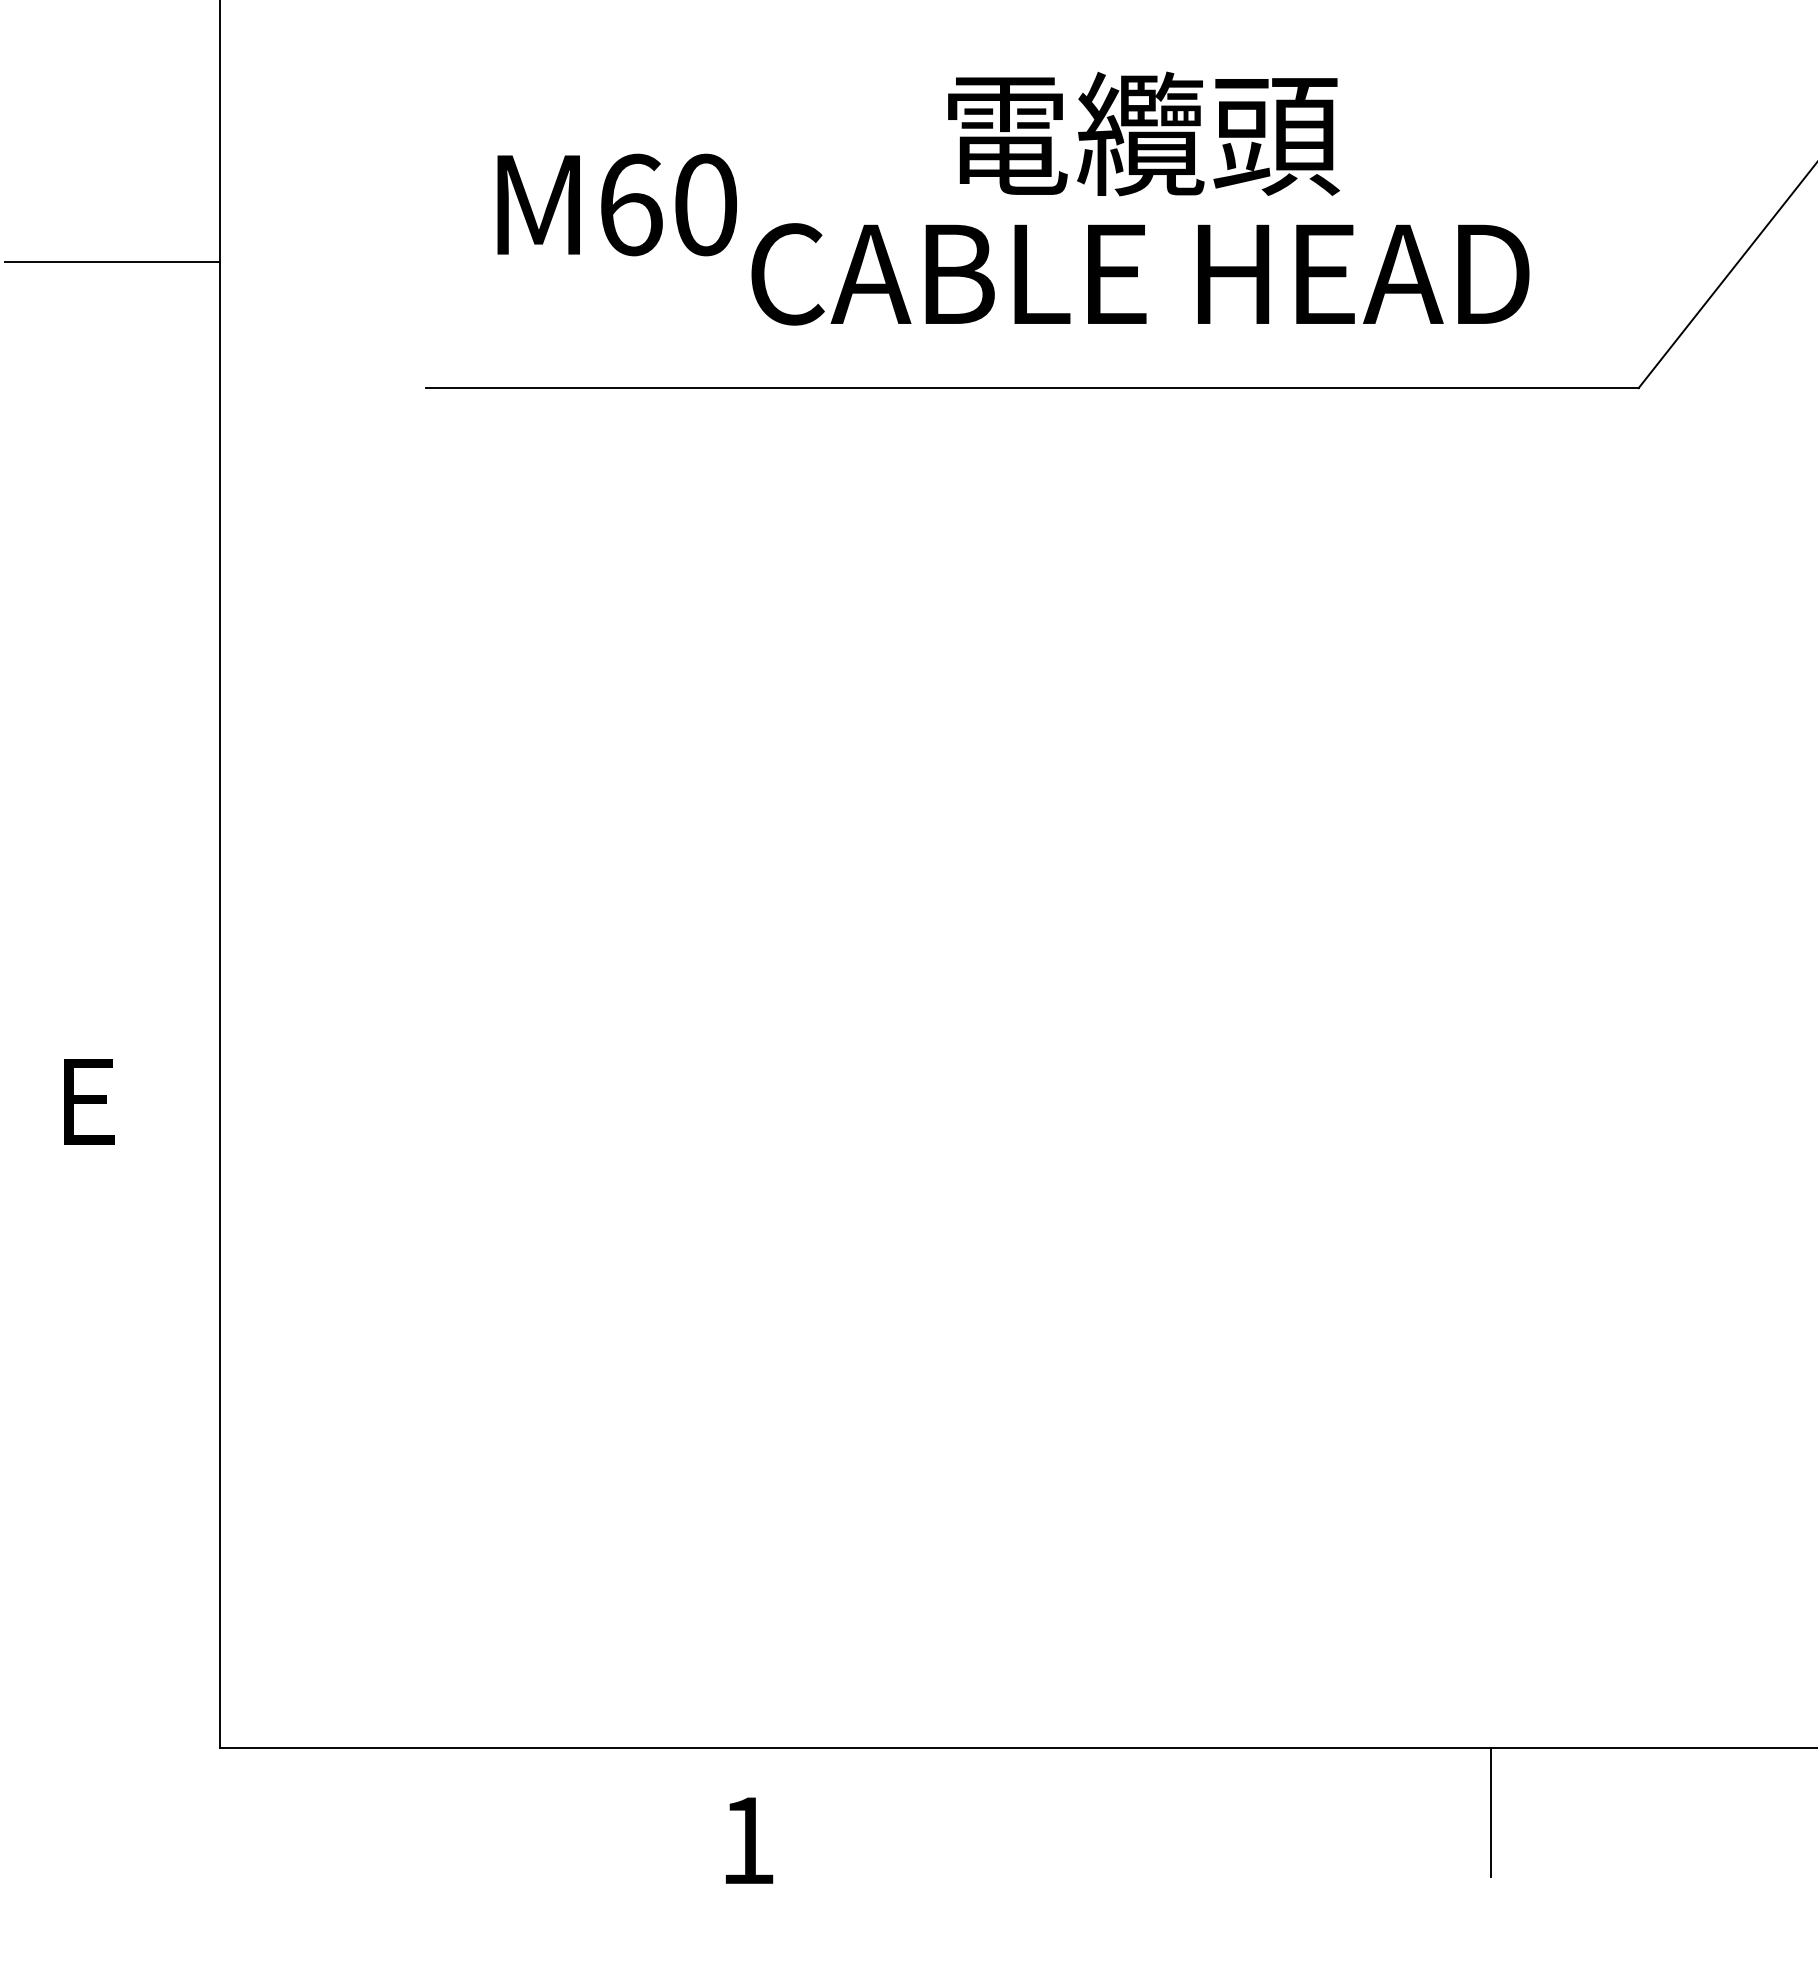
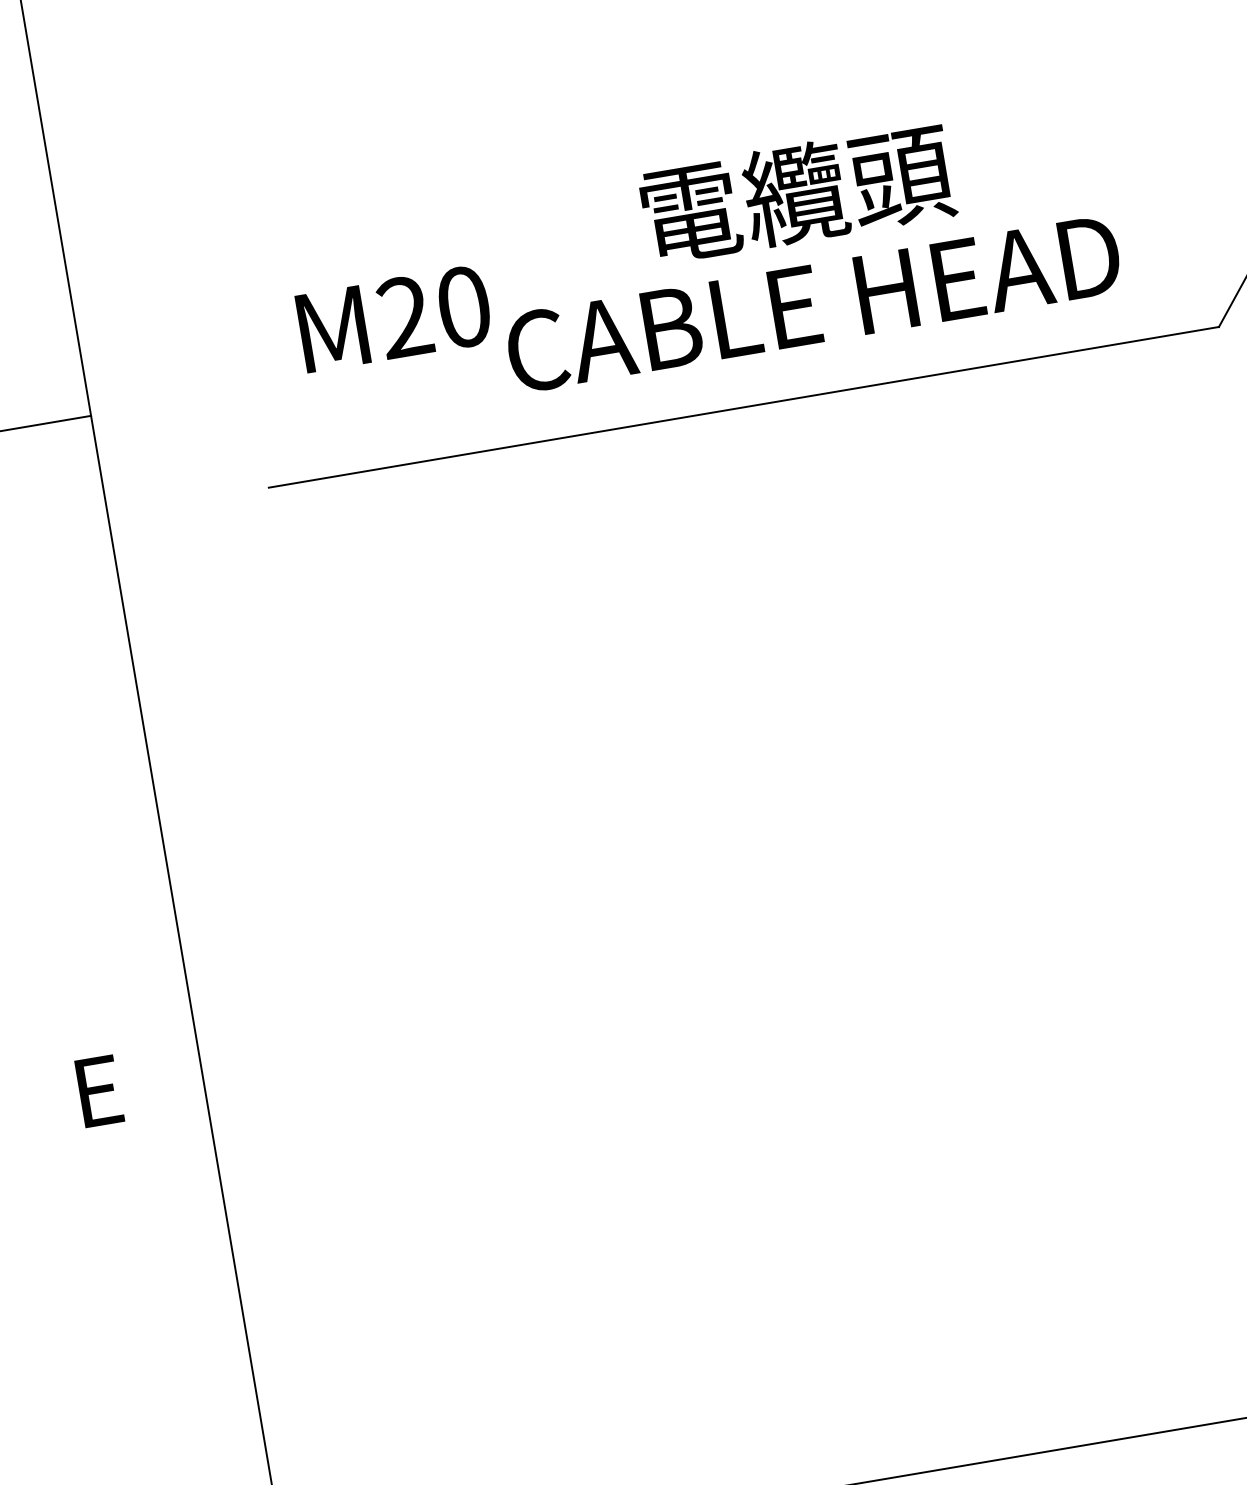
text: (630, 204) -> (404, 316), M60 -> M20

